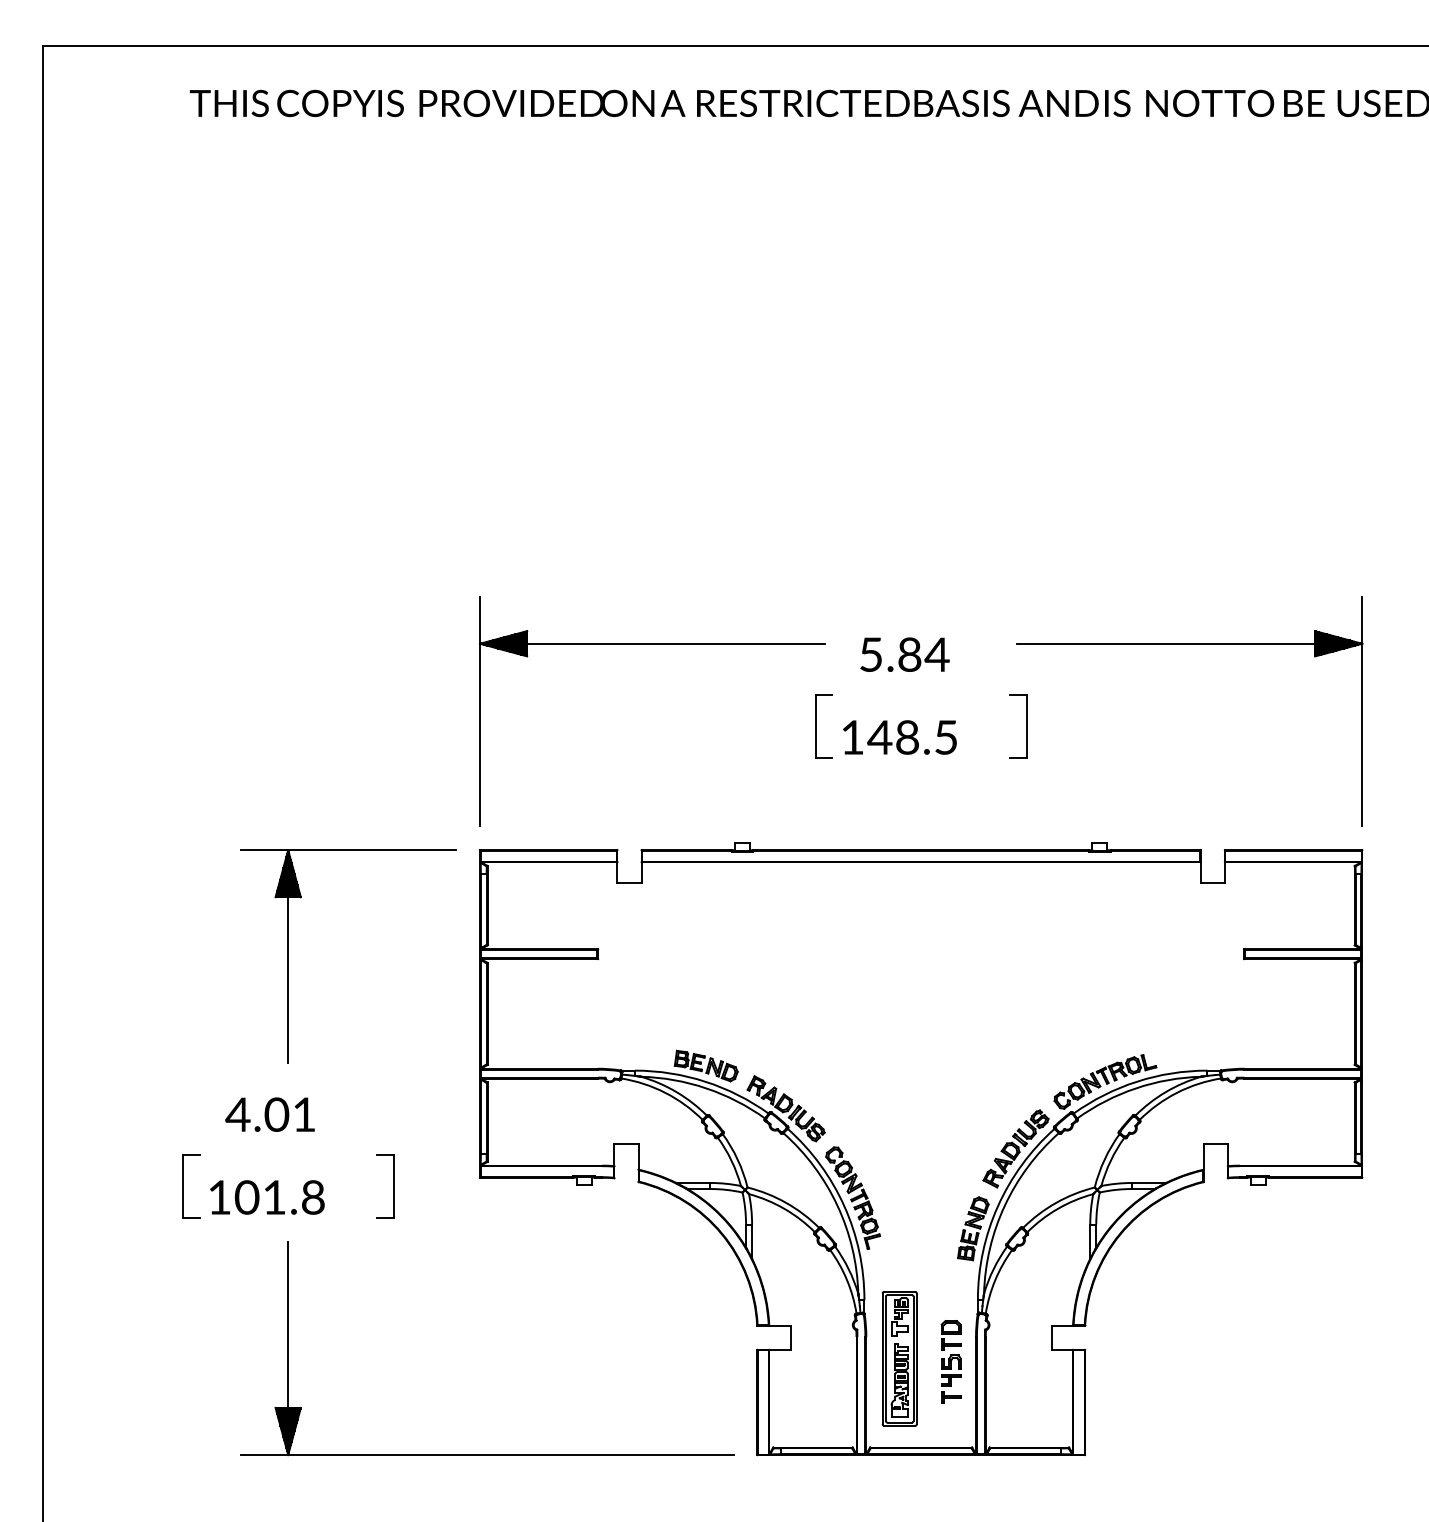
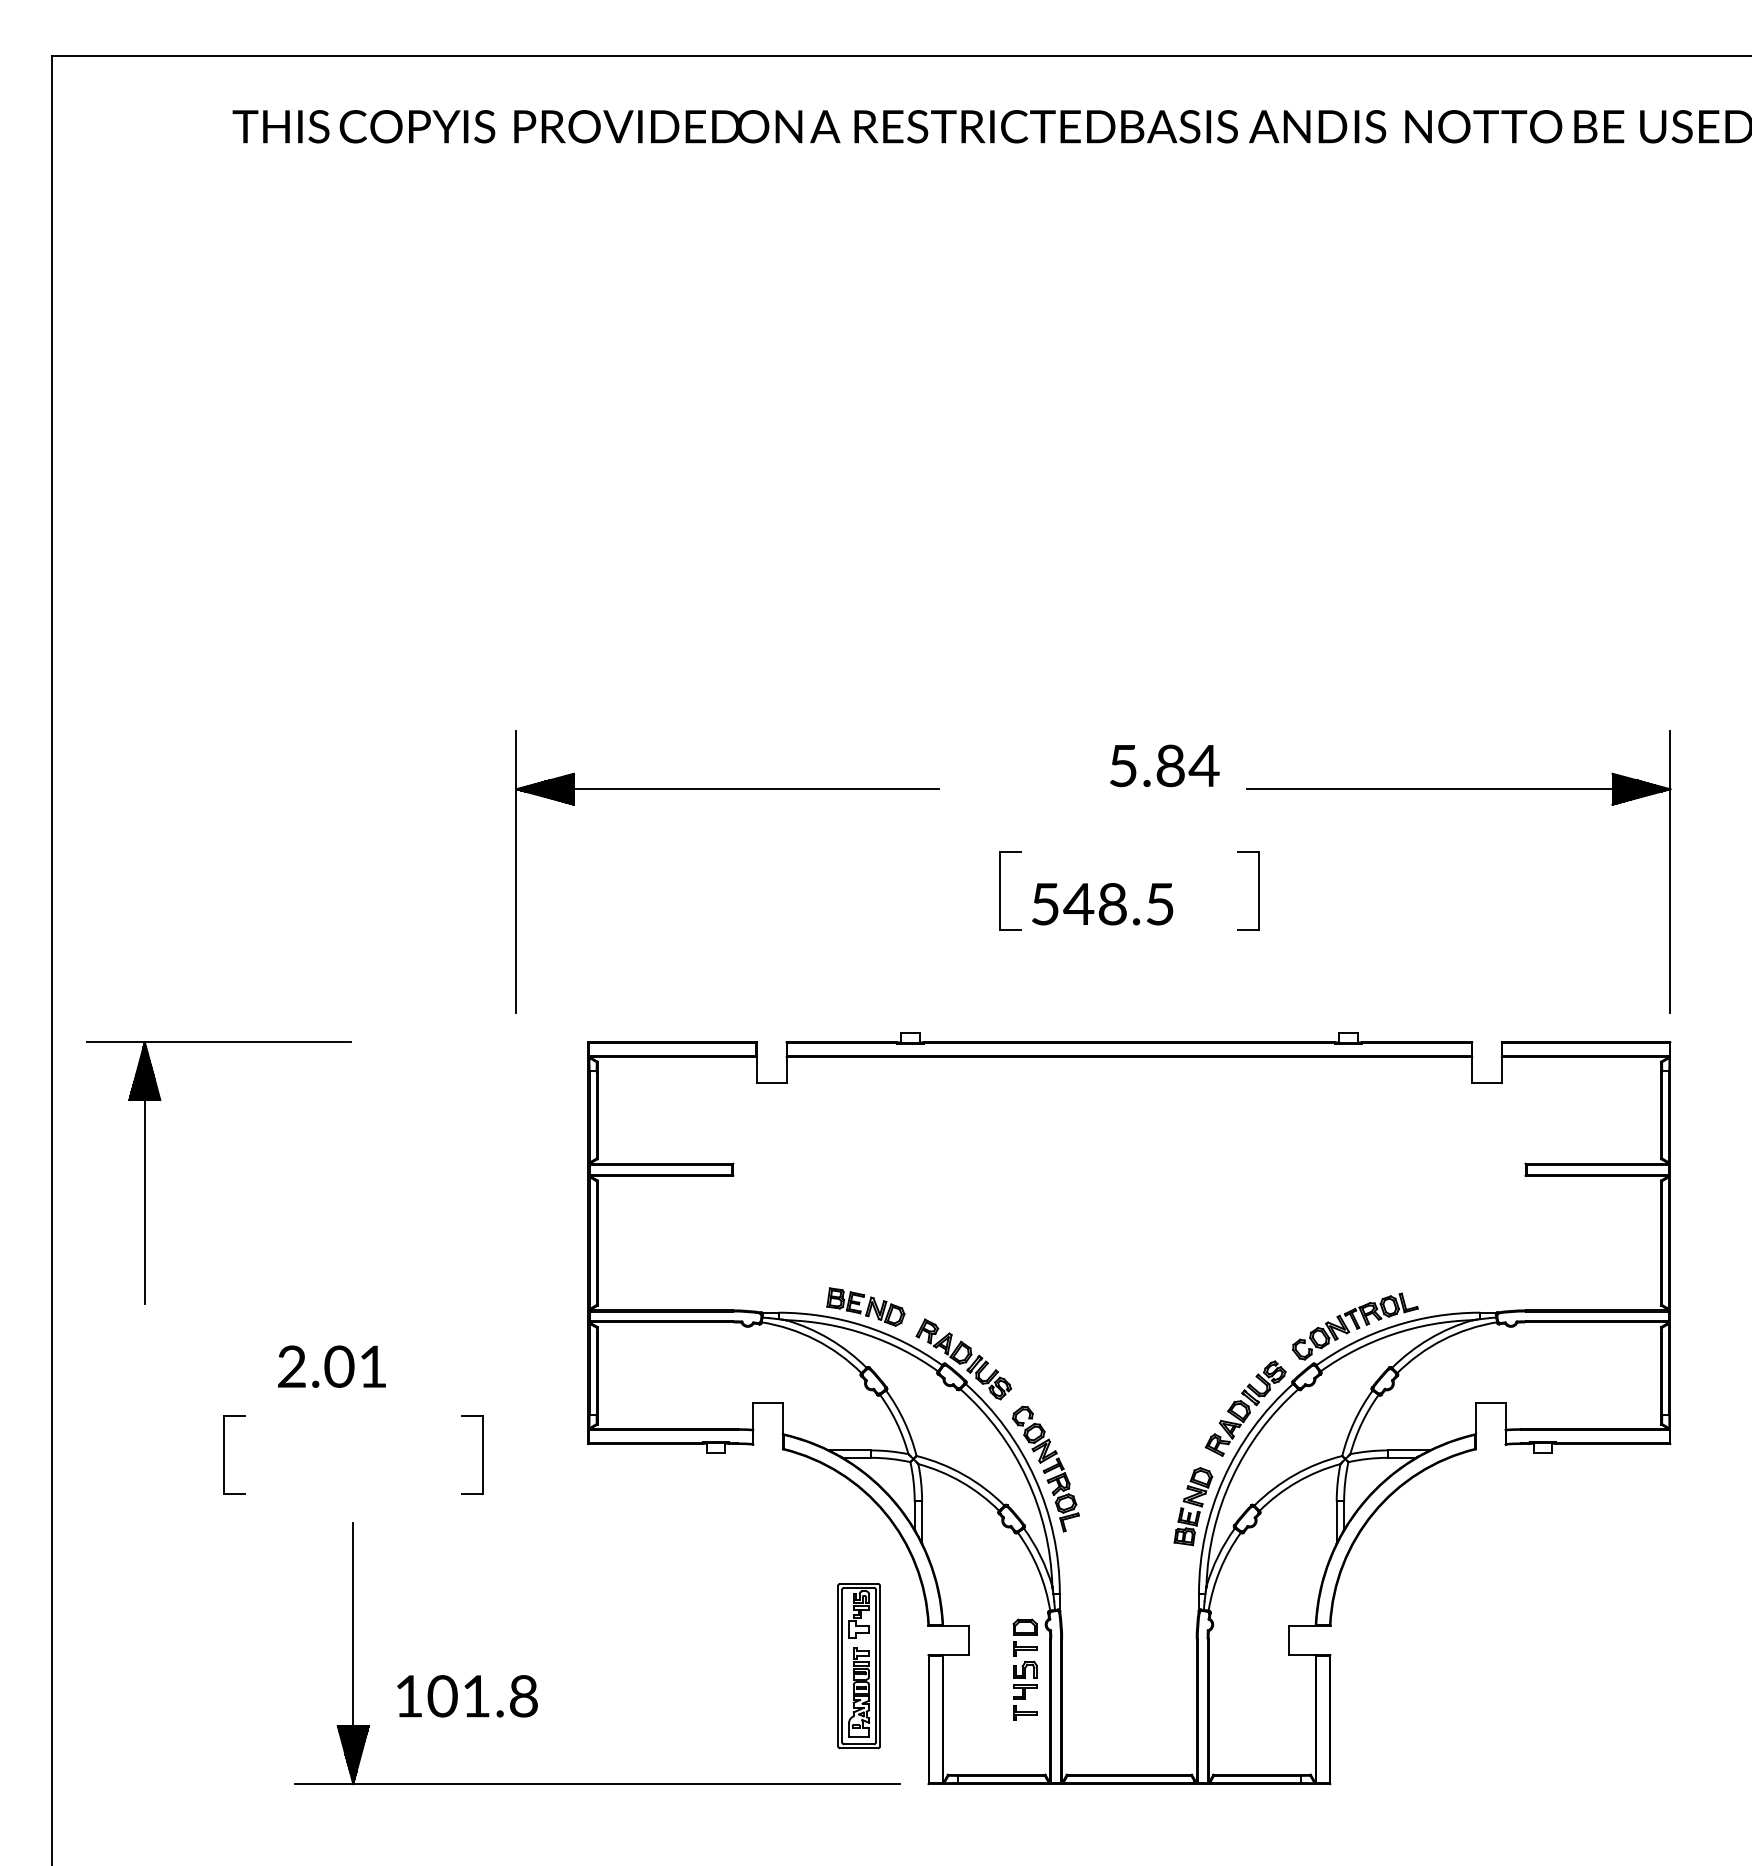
part: (652, 644) -> (727, 790), moved
text: (904, 654) -> (1164, 765), moved
text: (852, 737) -> (1045, 904), 148.5 -> 548.5
part: (288, 956) -> (145, 1172), moved
text: (237, 1114) -> (291, 1366), 4.01 -> 2.01
text: (267, 1197) -> (467, 1696), moved
part: (899, 1358) -> (858, 1665), moved
part: (950, 1361) -> (1024, 1669), moved

